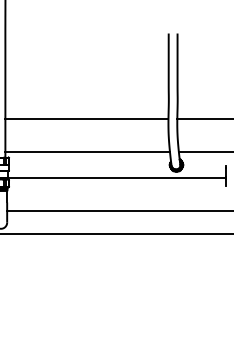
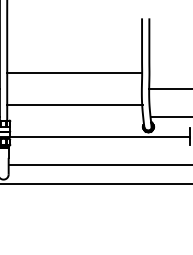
line: (86, 118) -> (74, 72), moved
line: (87, 152) -> (75, 105), moved

